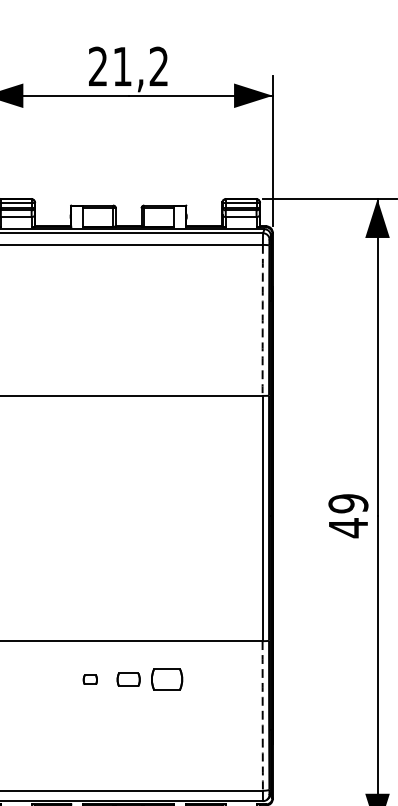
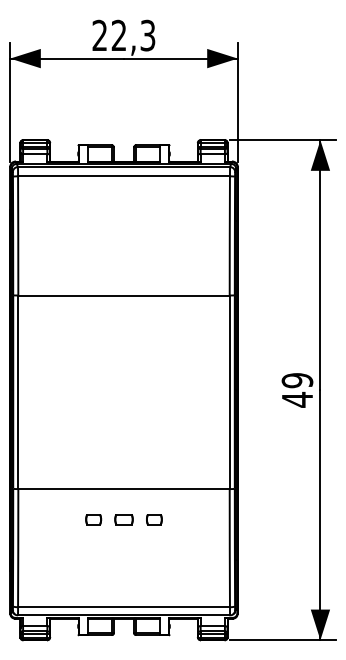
text: (140, 66) -> (133, 35), 21,2 -> 22,3
arc: (262, 319) -> (229, 235), dashed -> solid
part: (90, 679) -> (93, 519), size x1.43
part: (167, 679) -> (154, 519), size x0.62
arc: (262, 716) -> (229, 548), dashed -> solid

